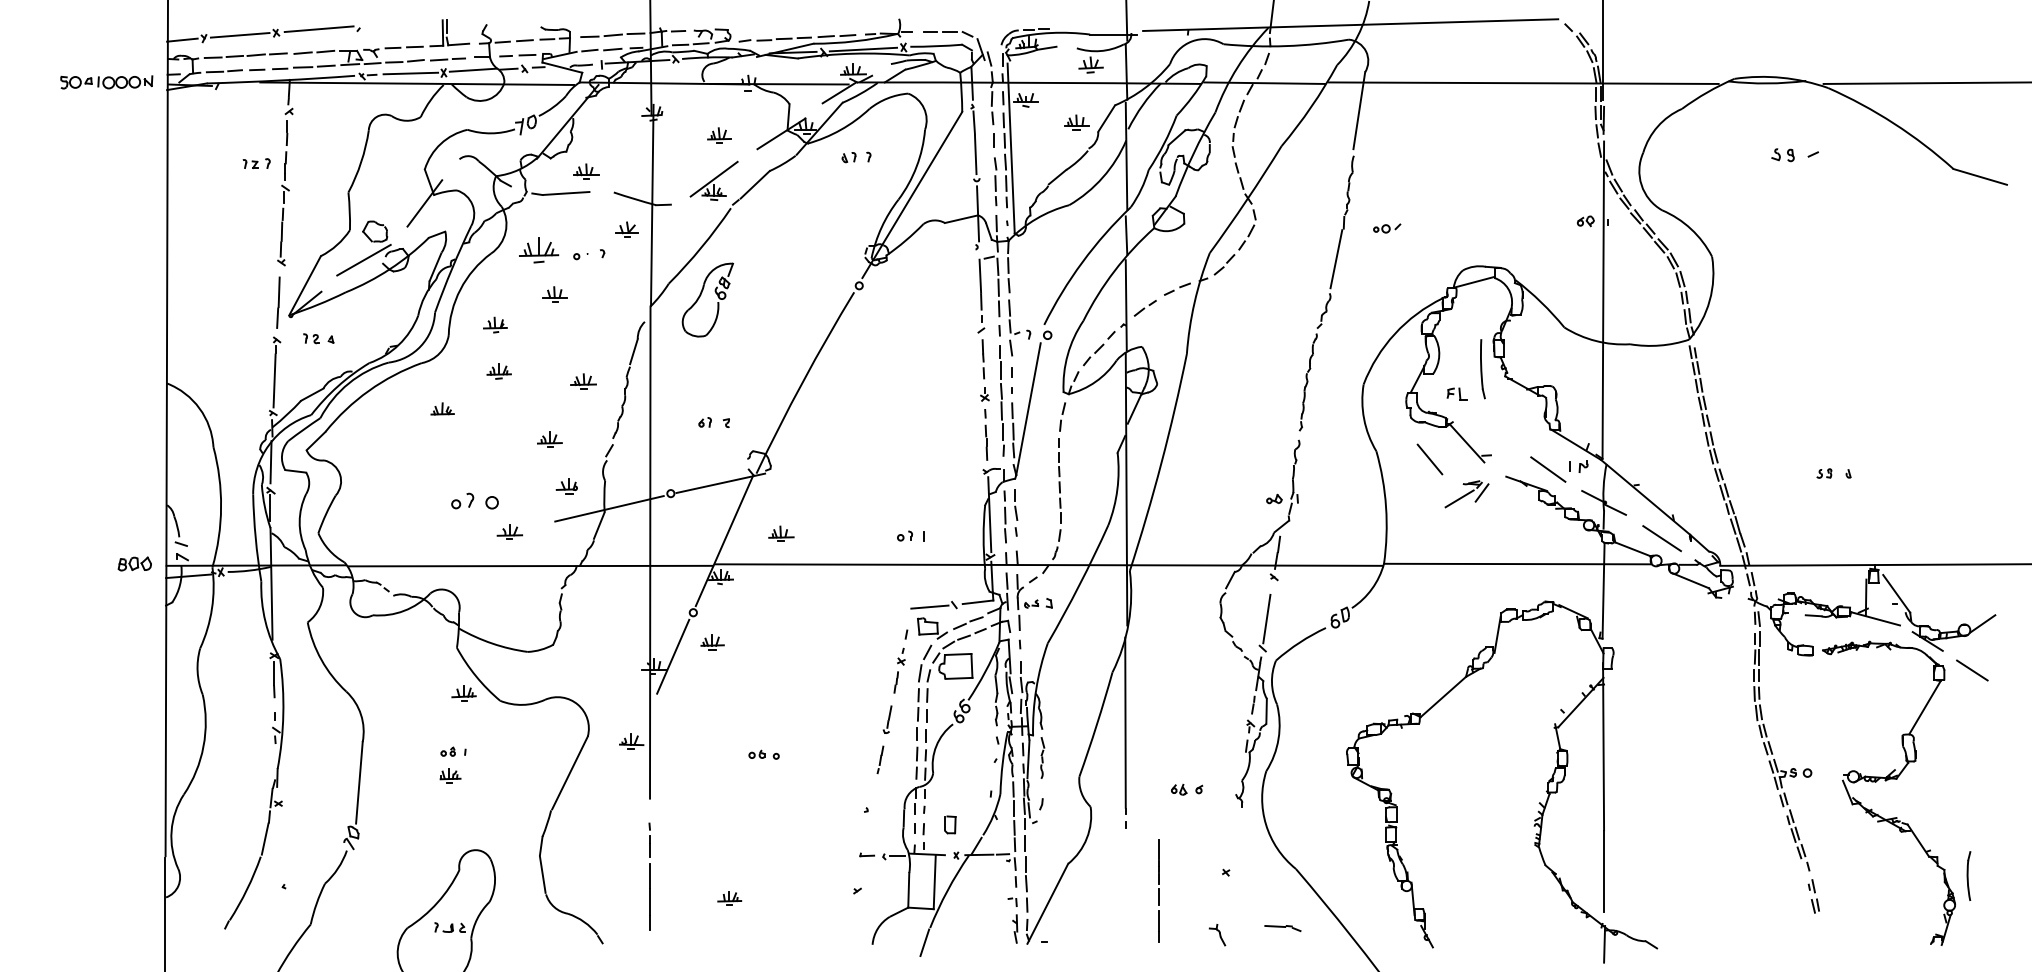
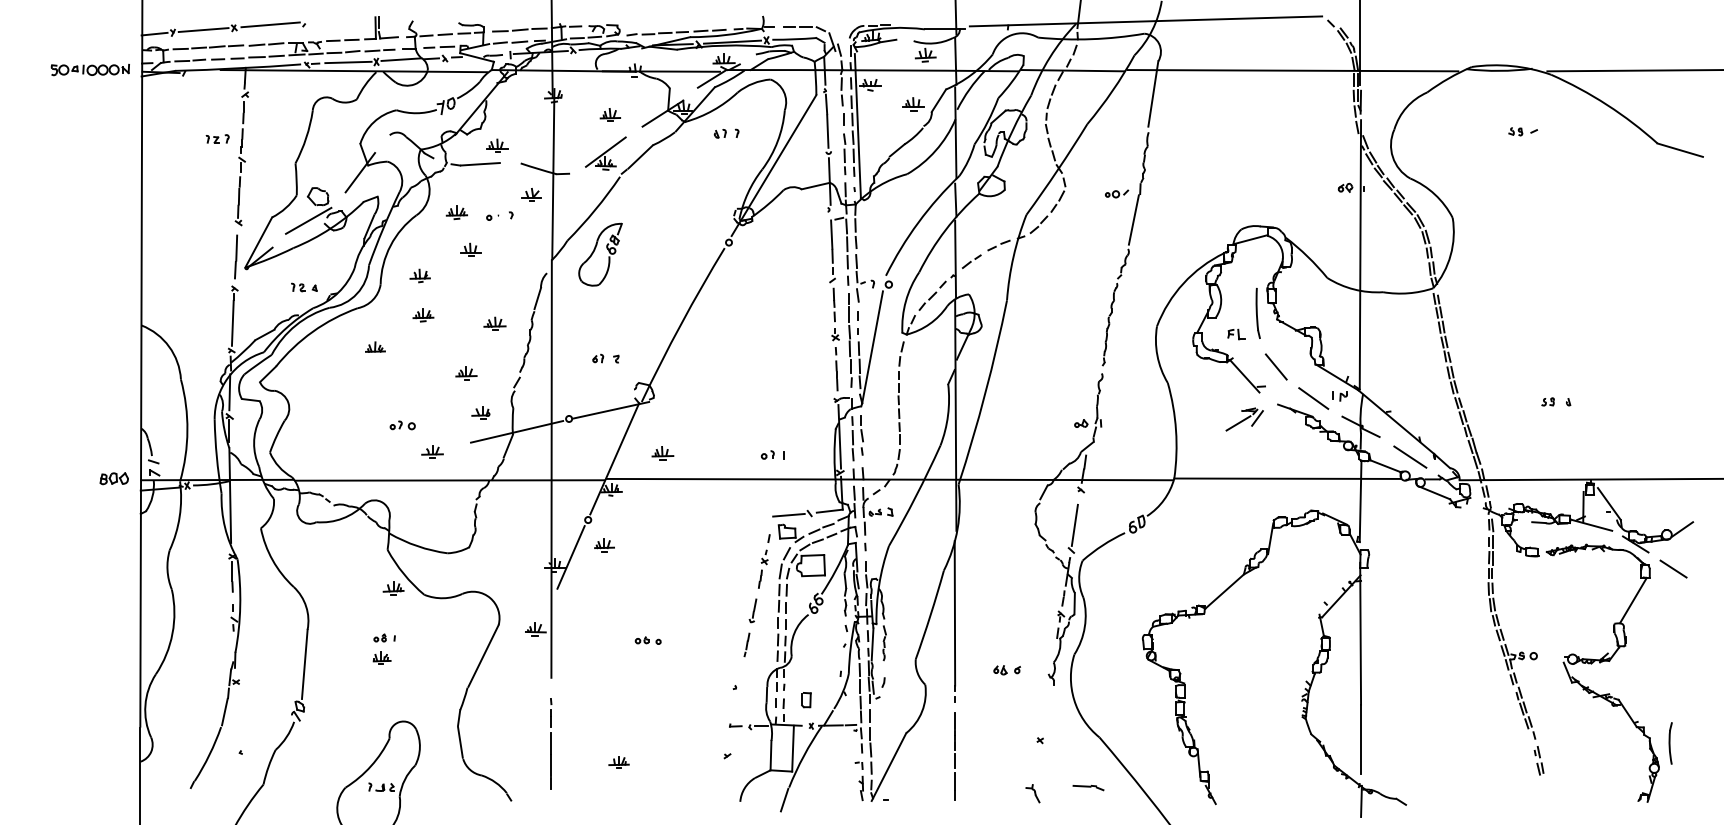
part: (1794, 154) -> (1522, 131), size x0.71
part: (1387, 227) -> (1117, 193), moved
part: (538, 250) -> (456, 212), size x0.62
part: (318, 338) -> (304, 287), moved
line: (1429, 458) -> (1275, 366), moved
part: (474, 501) -> (402, 425), size x0.62
line: (1157, 891) -> (954, 756), moved

